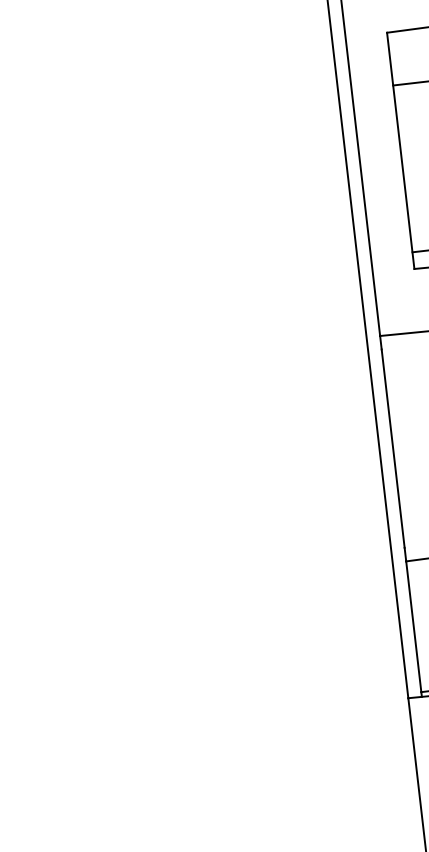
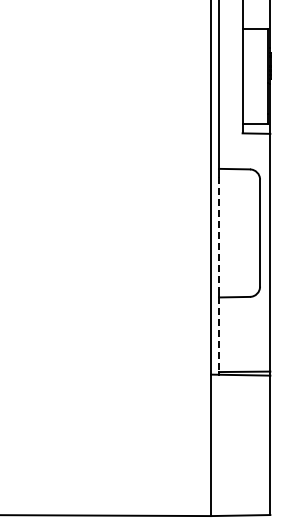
line: (392, 449) -> (218, 233), solid -> dashed
line: (413, 628) -> (218, 335), solid -> dashed

